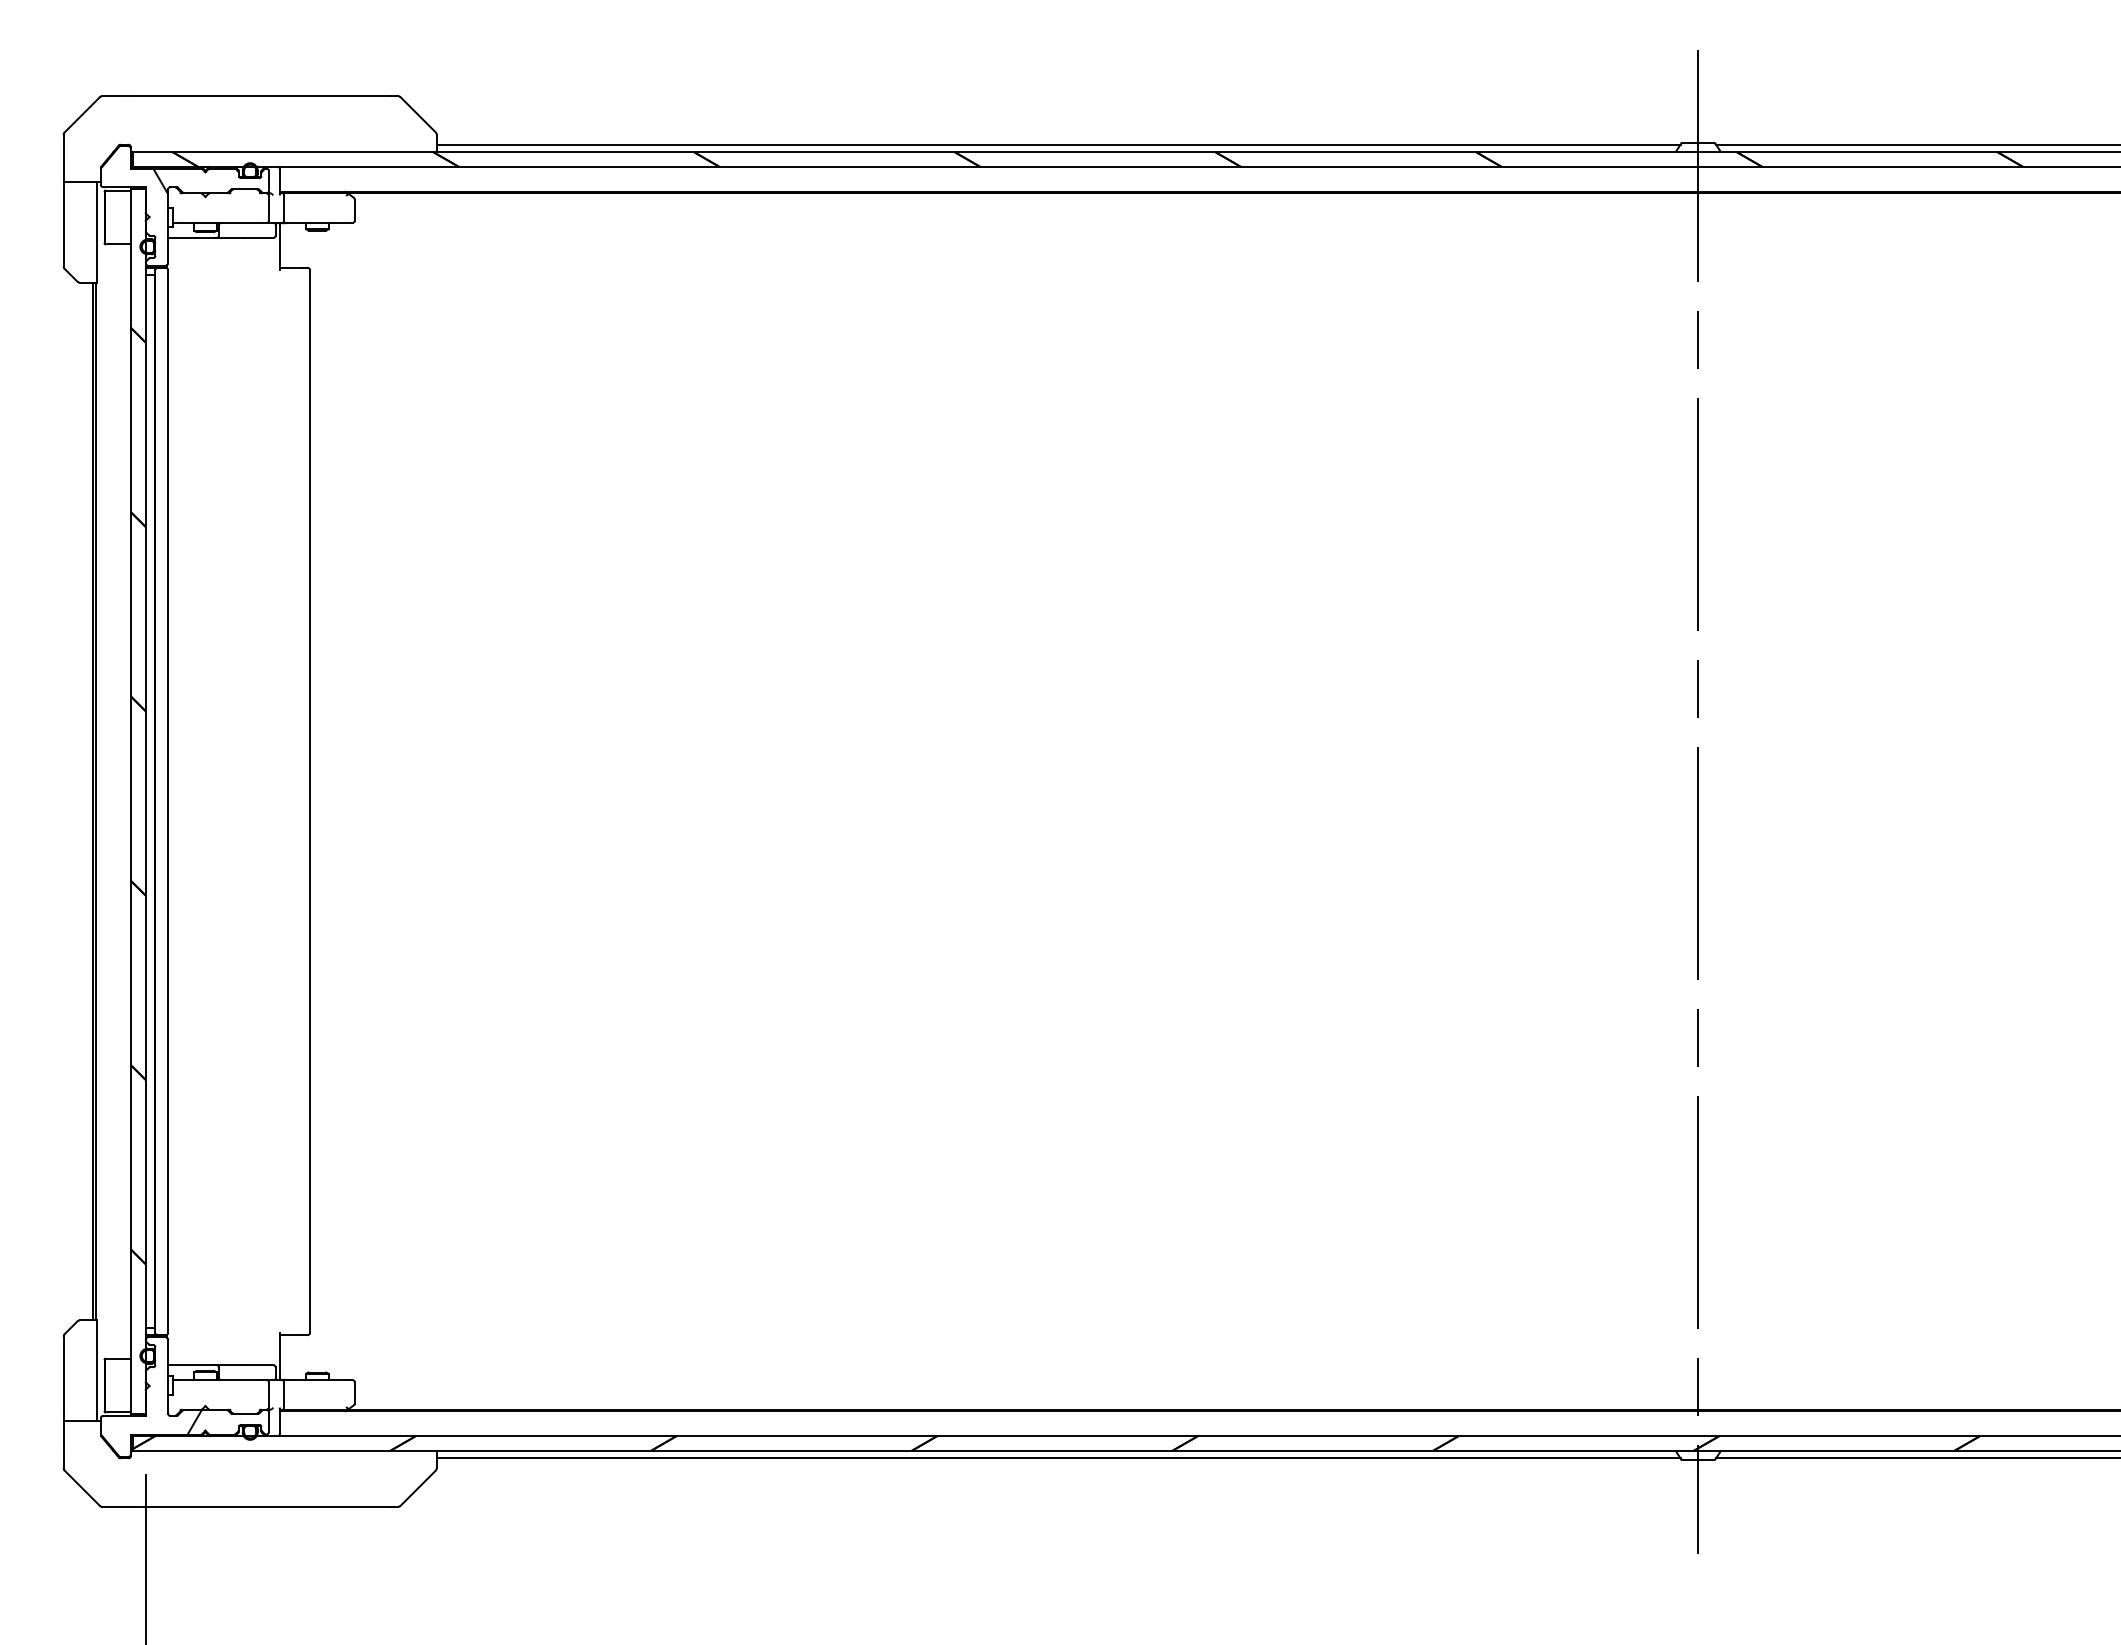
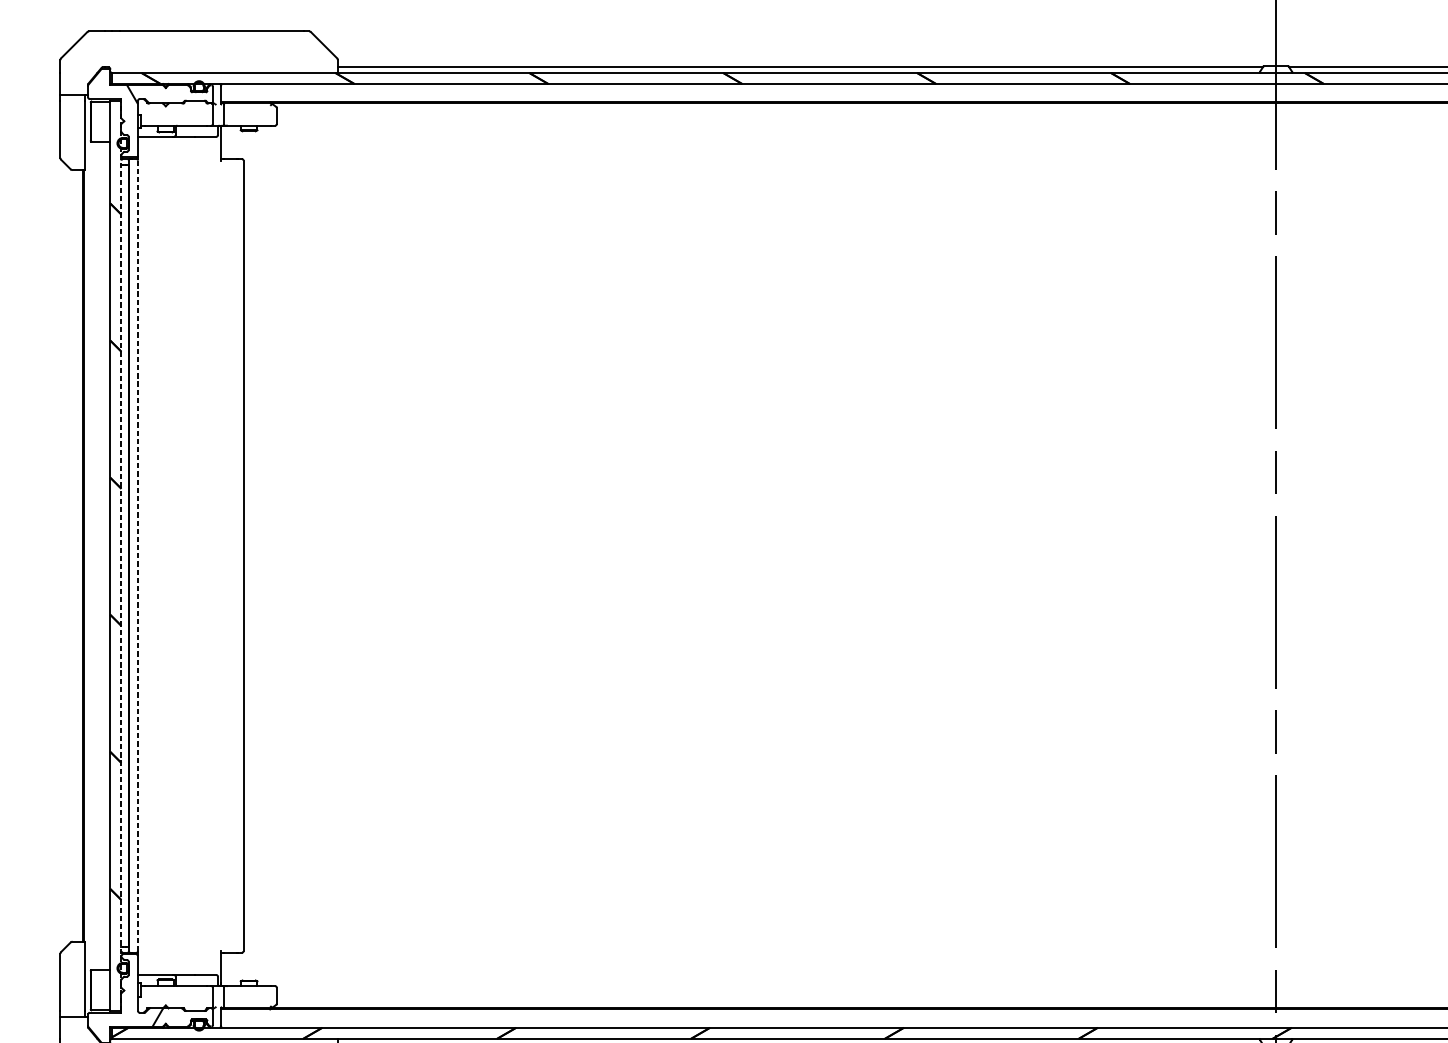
line: (145, 801) -> (121, 555), solid -> dashed
line: (168, 801) -> (138, 555), solid -> dashed

